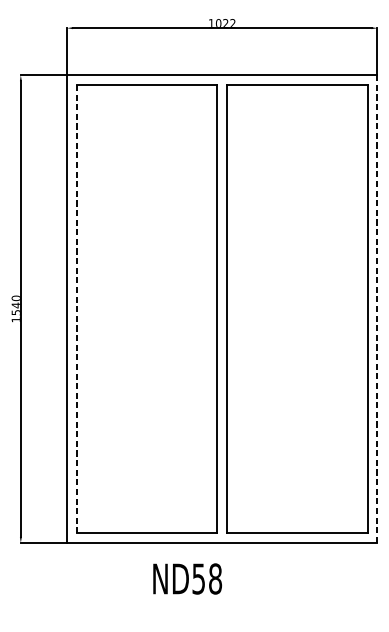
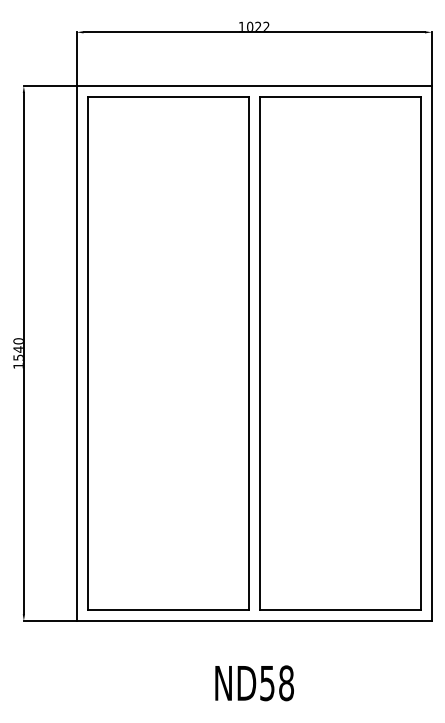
line: (76, 309) -> (87, 354), dashed -> solid
line: (377, 309) -> (431, 353), dashed -> solid
text: (187, 579) -> (254, 683), moved

